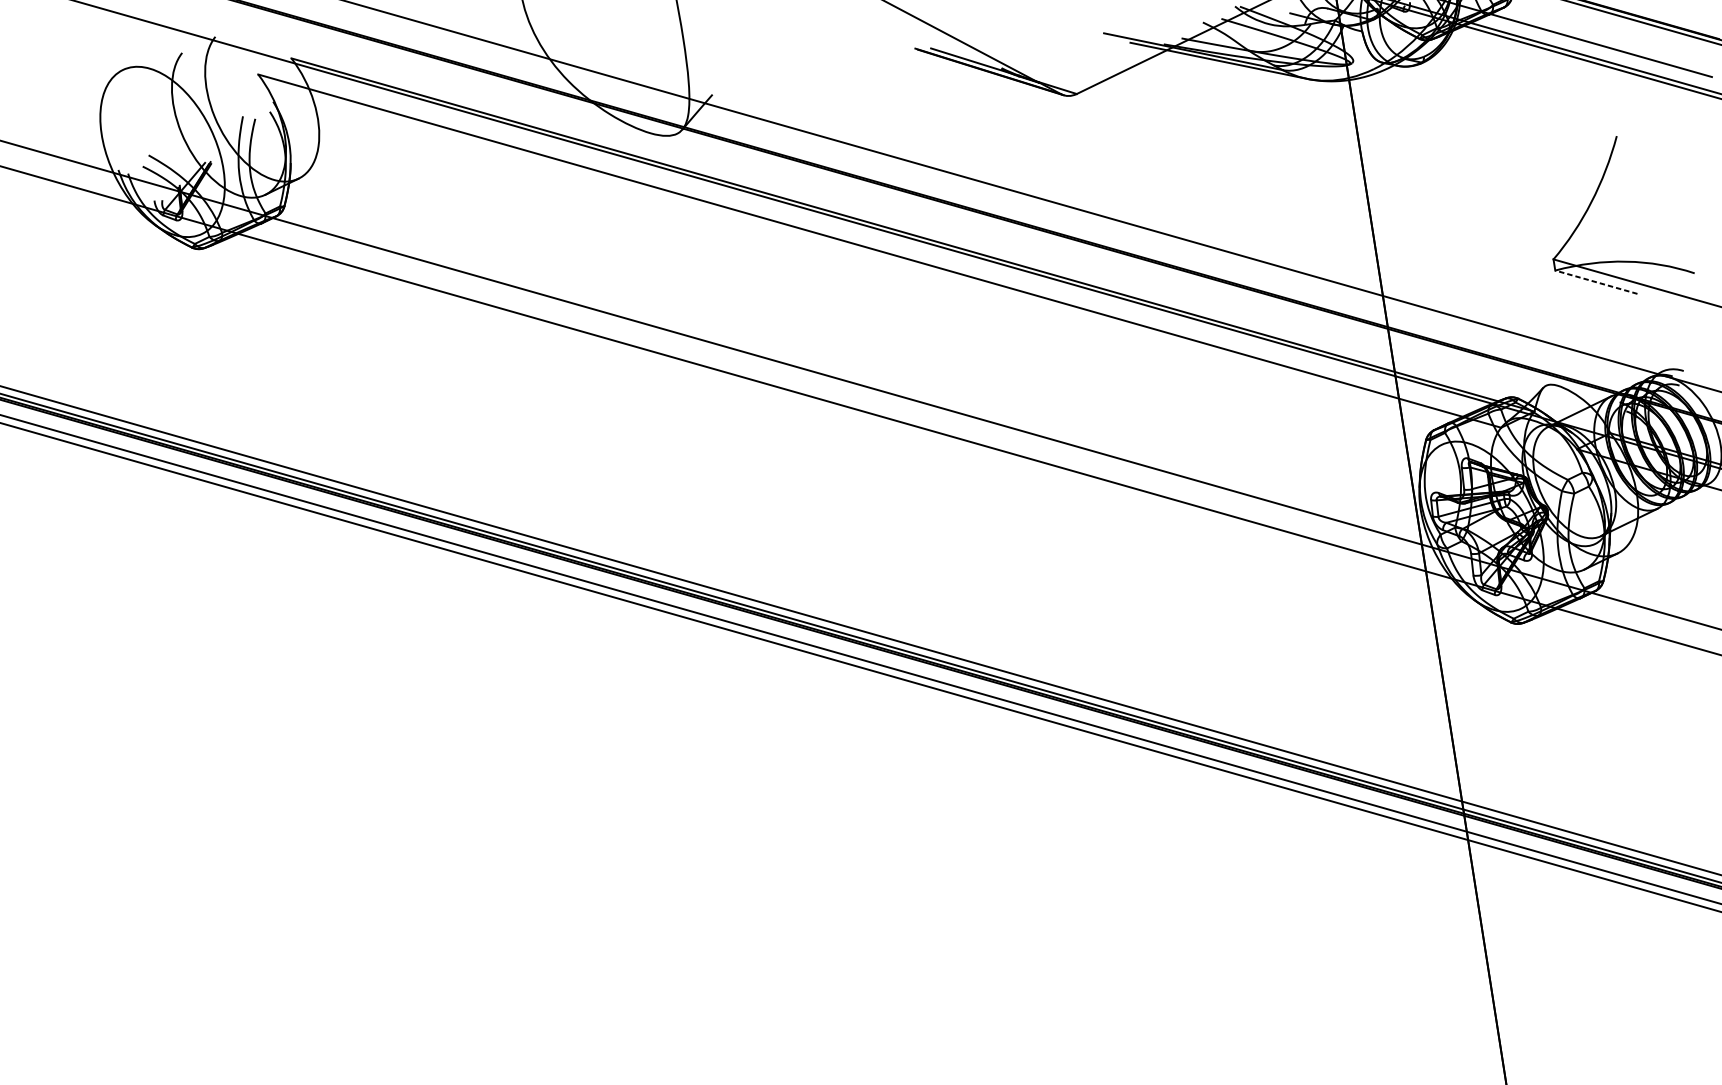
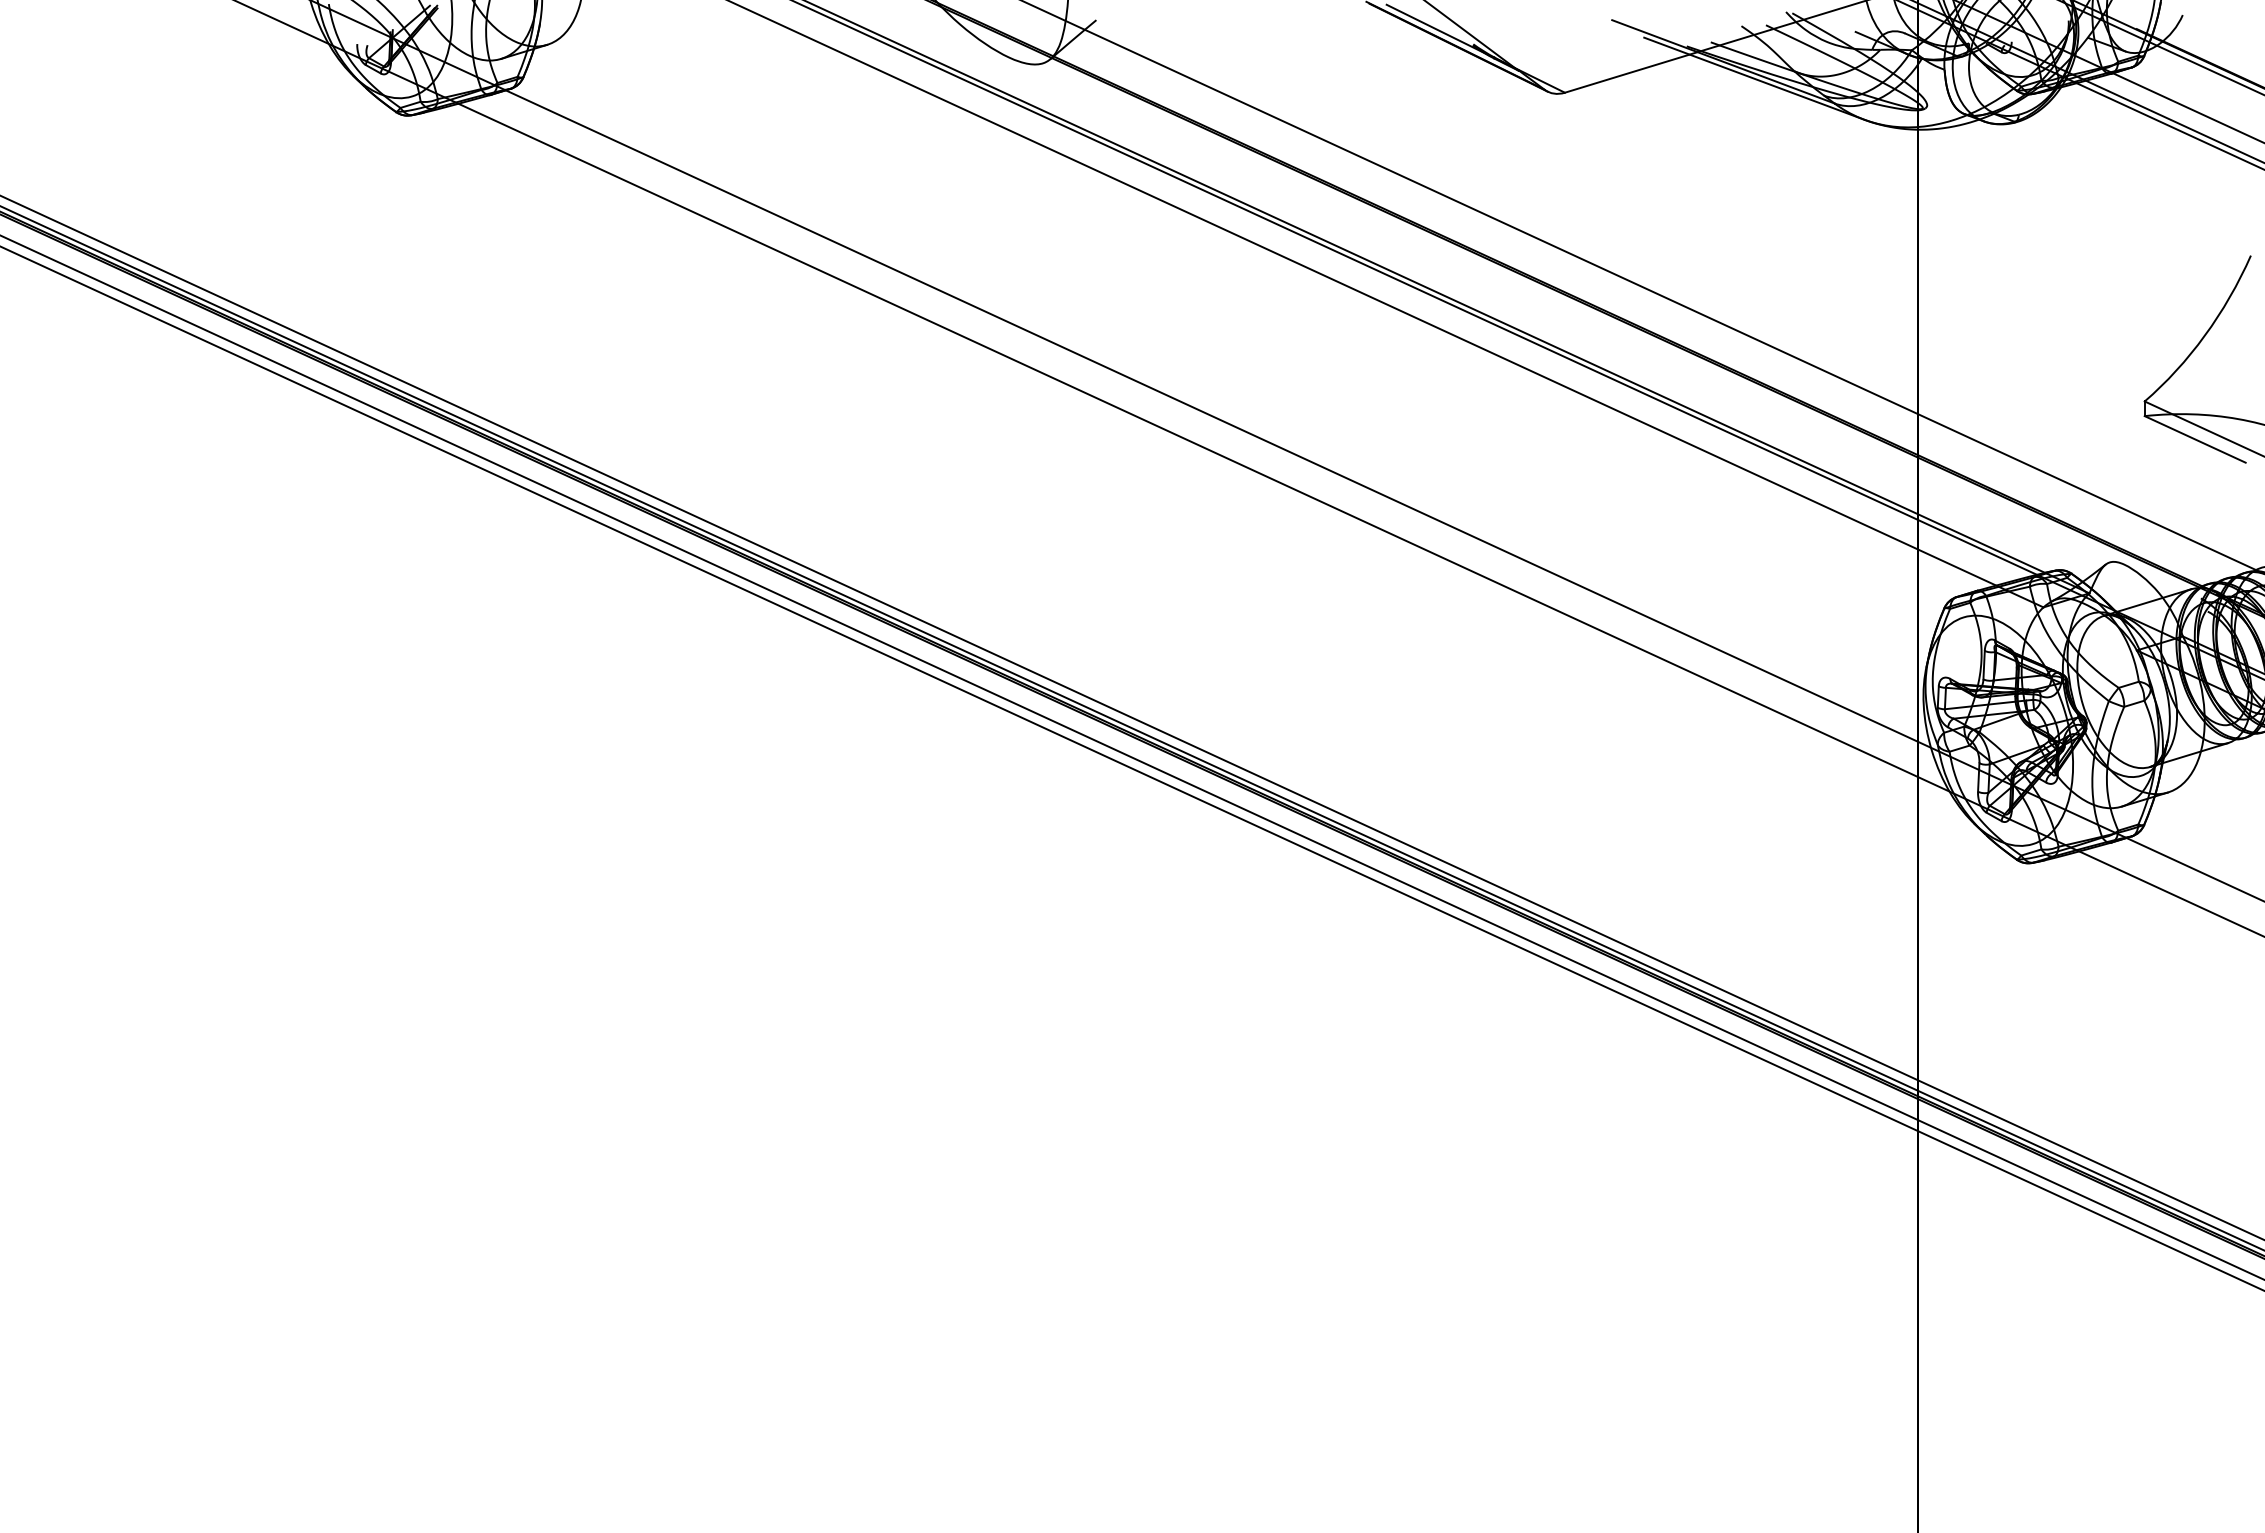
line: (1596, 282) -> (2195, 439), dashed -> solid

